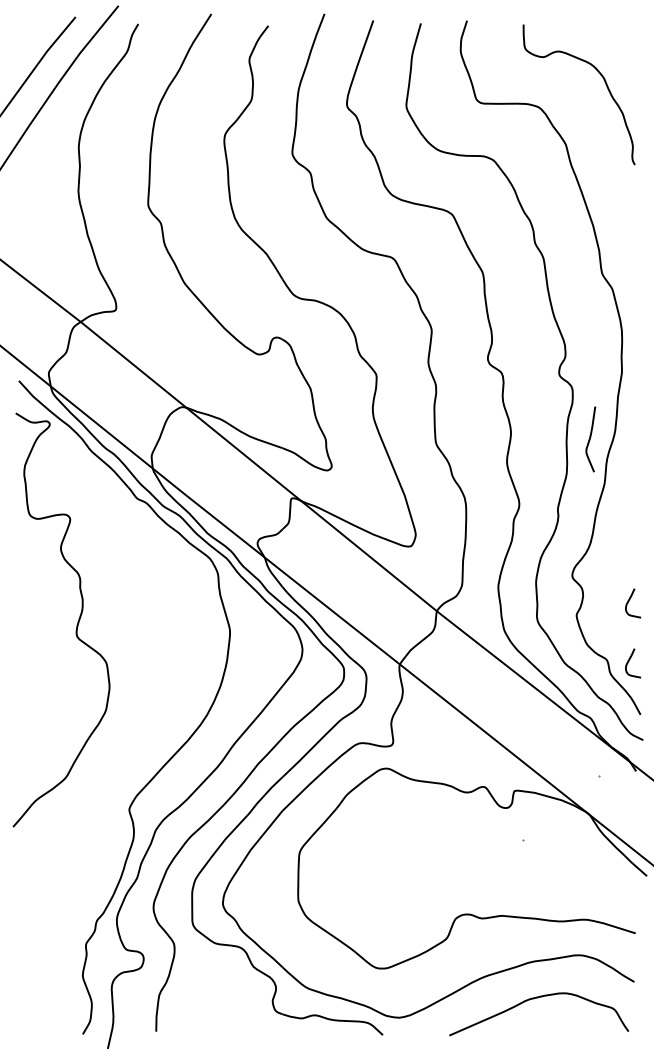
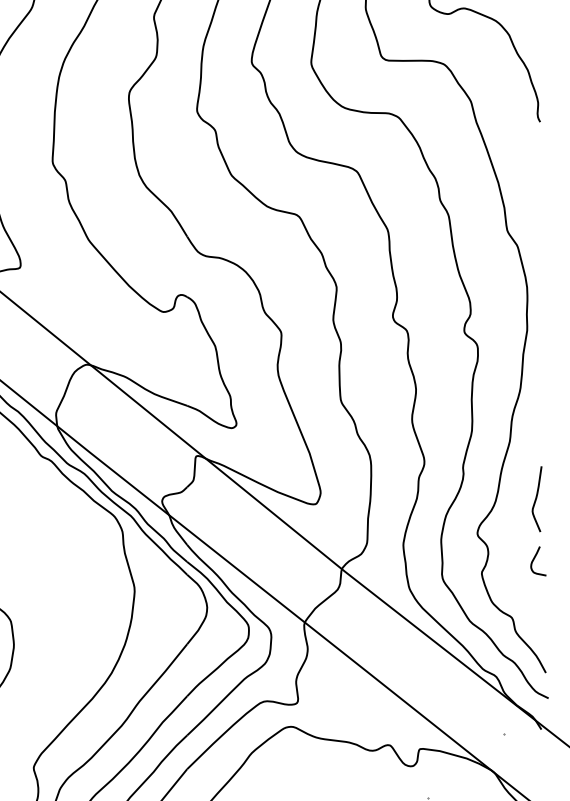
curve: (590, 439) -> (536, 499), moved
curve: (629, 661) -> (534, 619), removed

